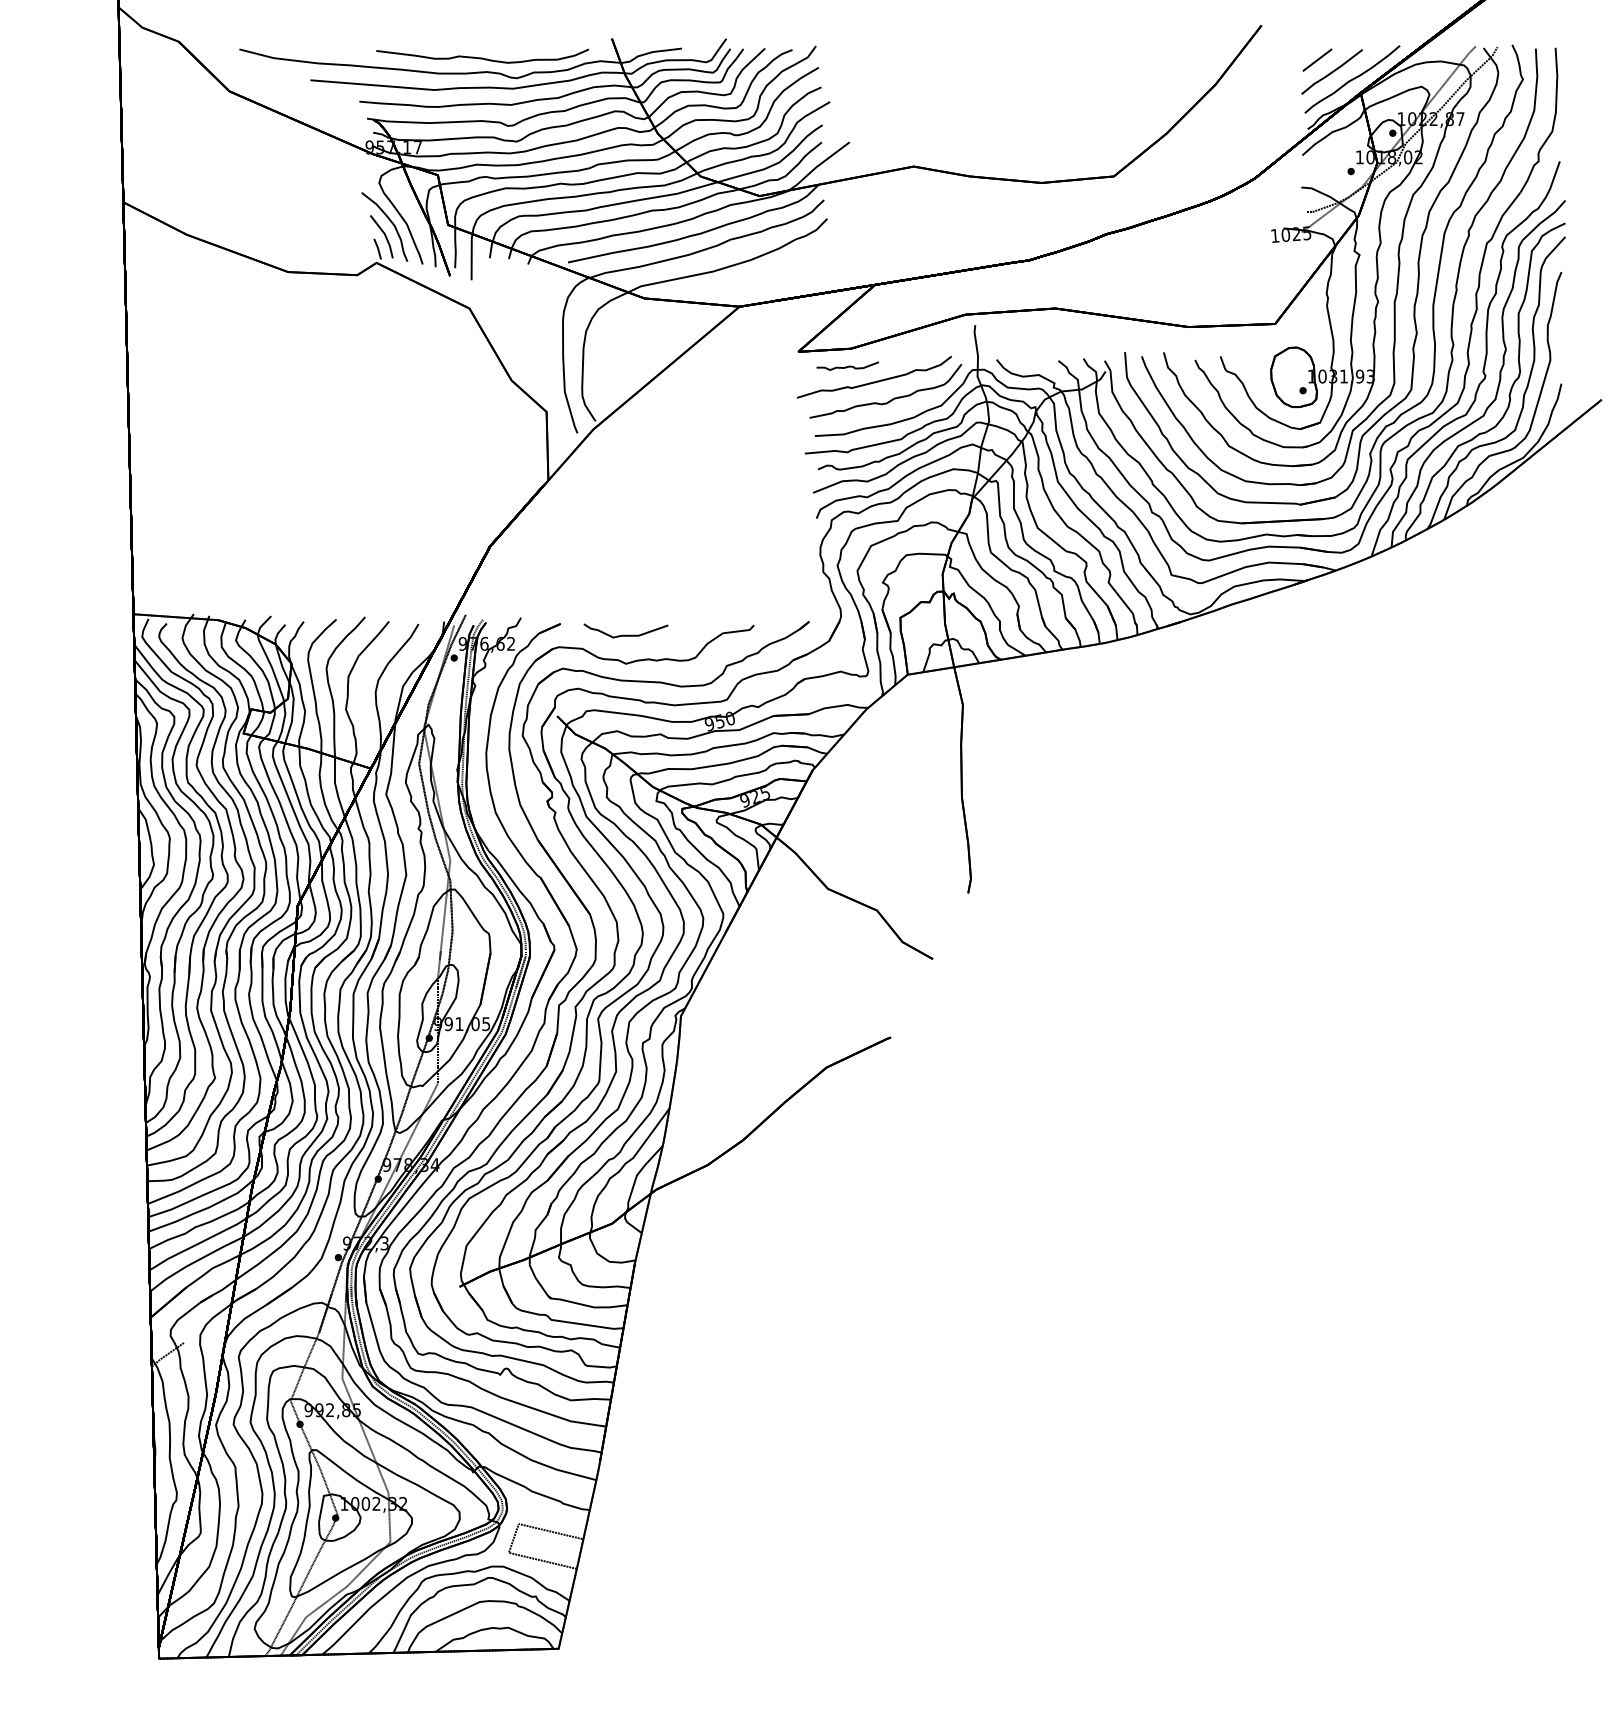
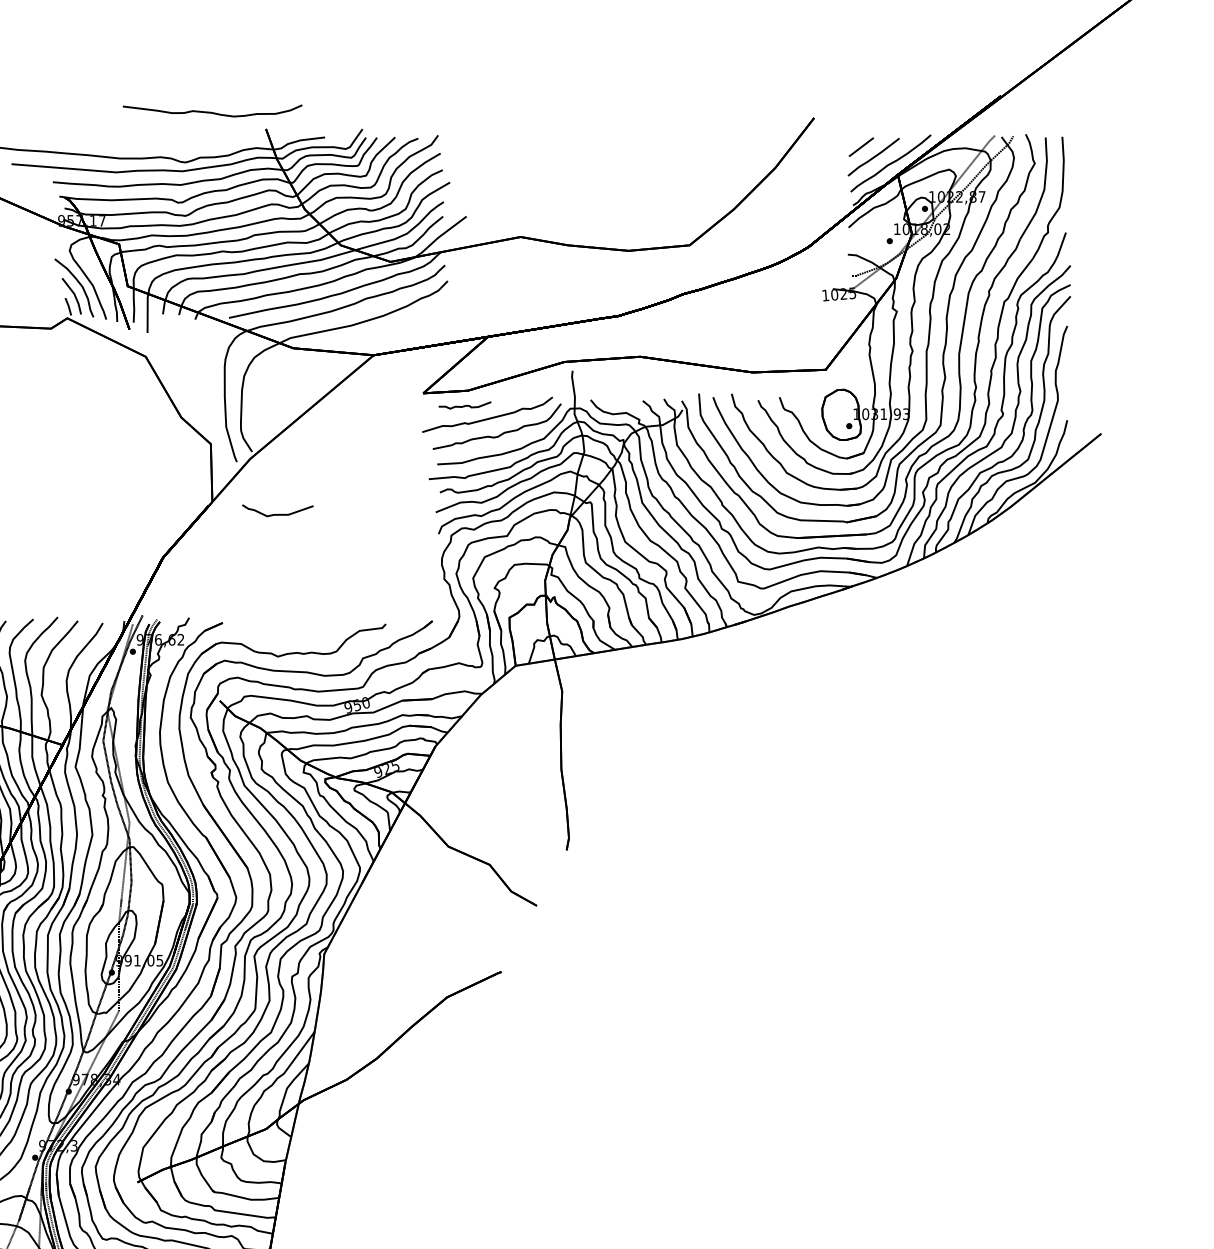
part: (482, 55) -> (212, 110), moved
curve: (625, 634) -> (277, 513), moved

